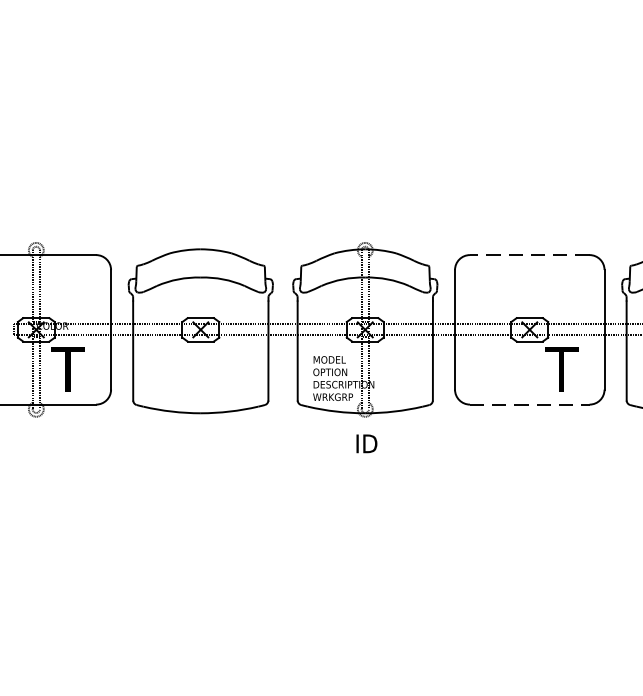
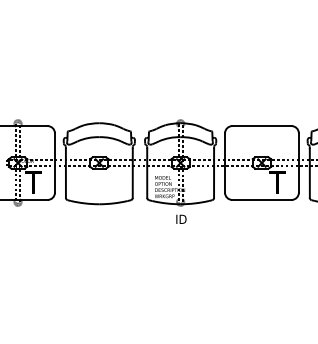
line: (528, 255) -> (261, 126), dashed -> solid
line: (528, 403) -> (261, 199), dashed -> solid

